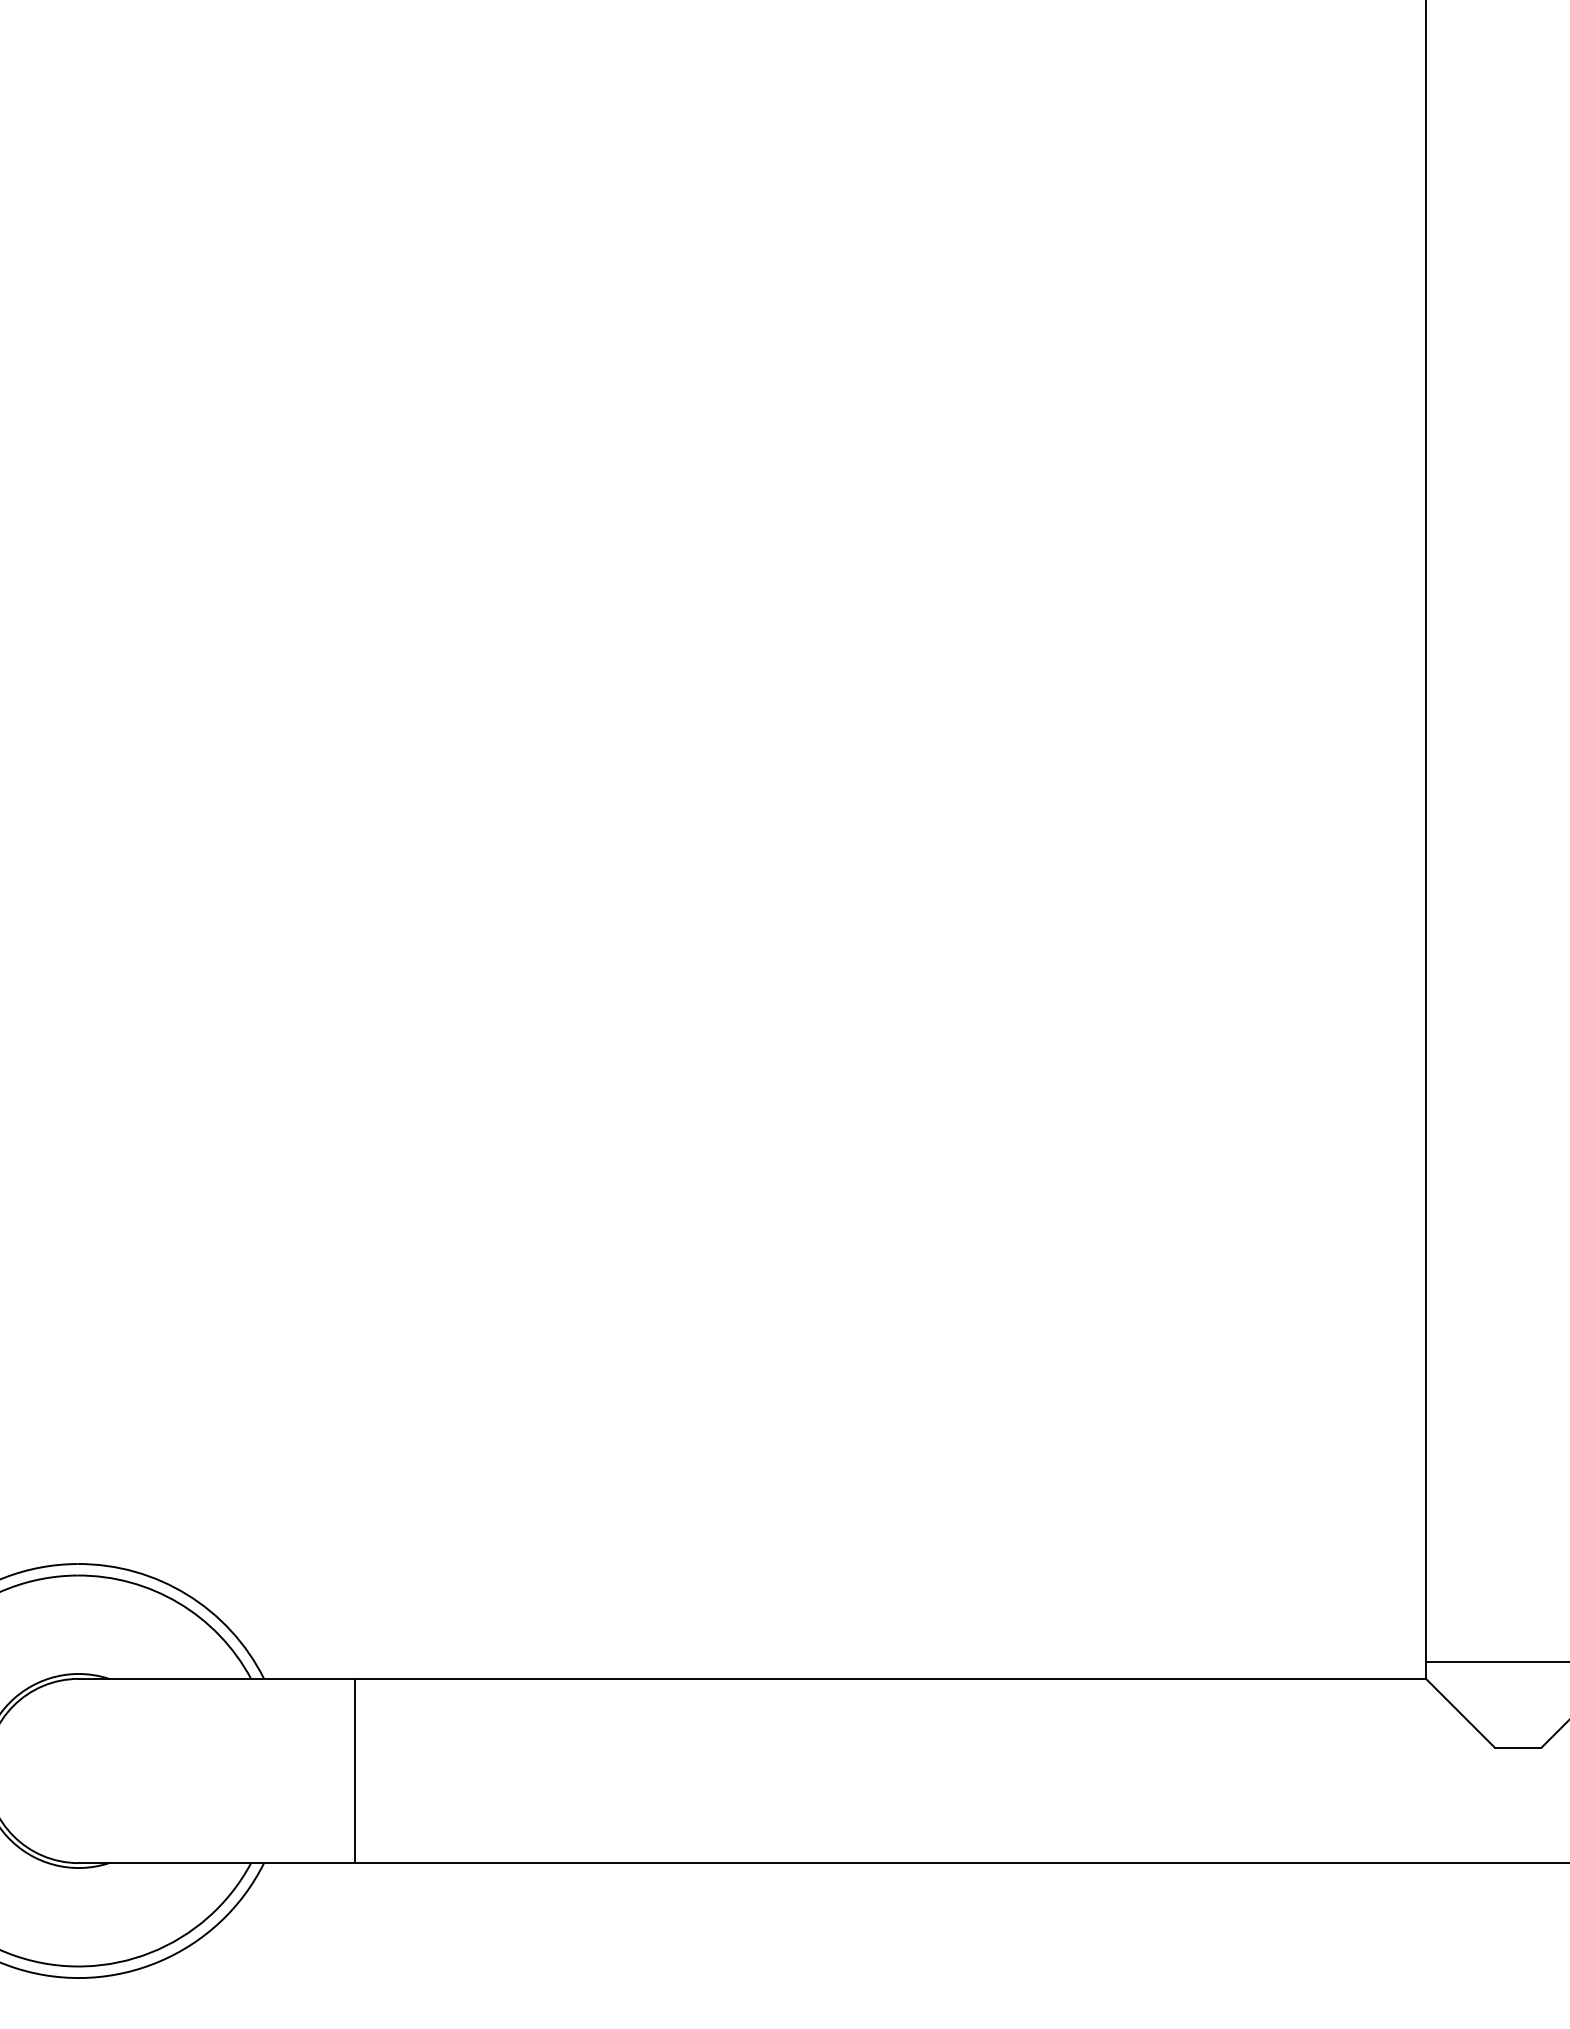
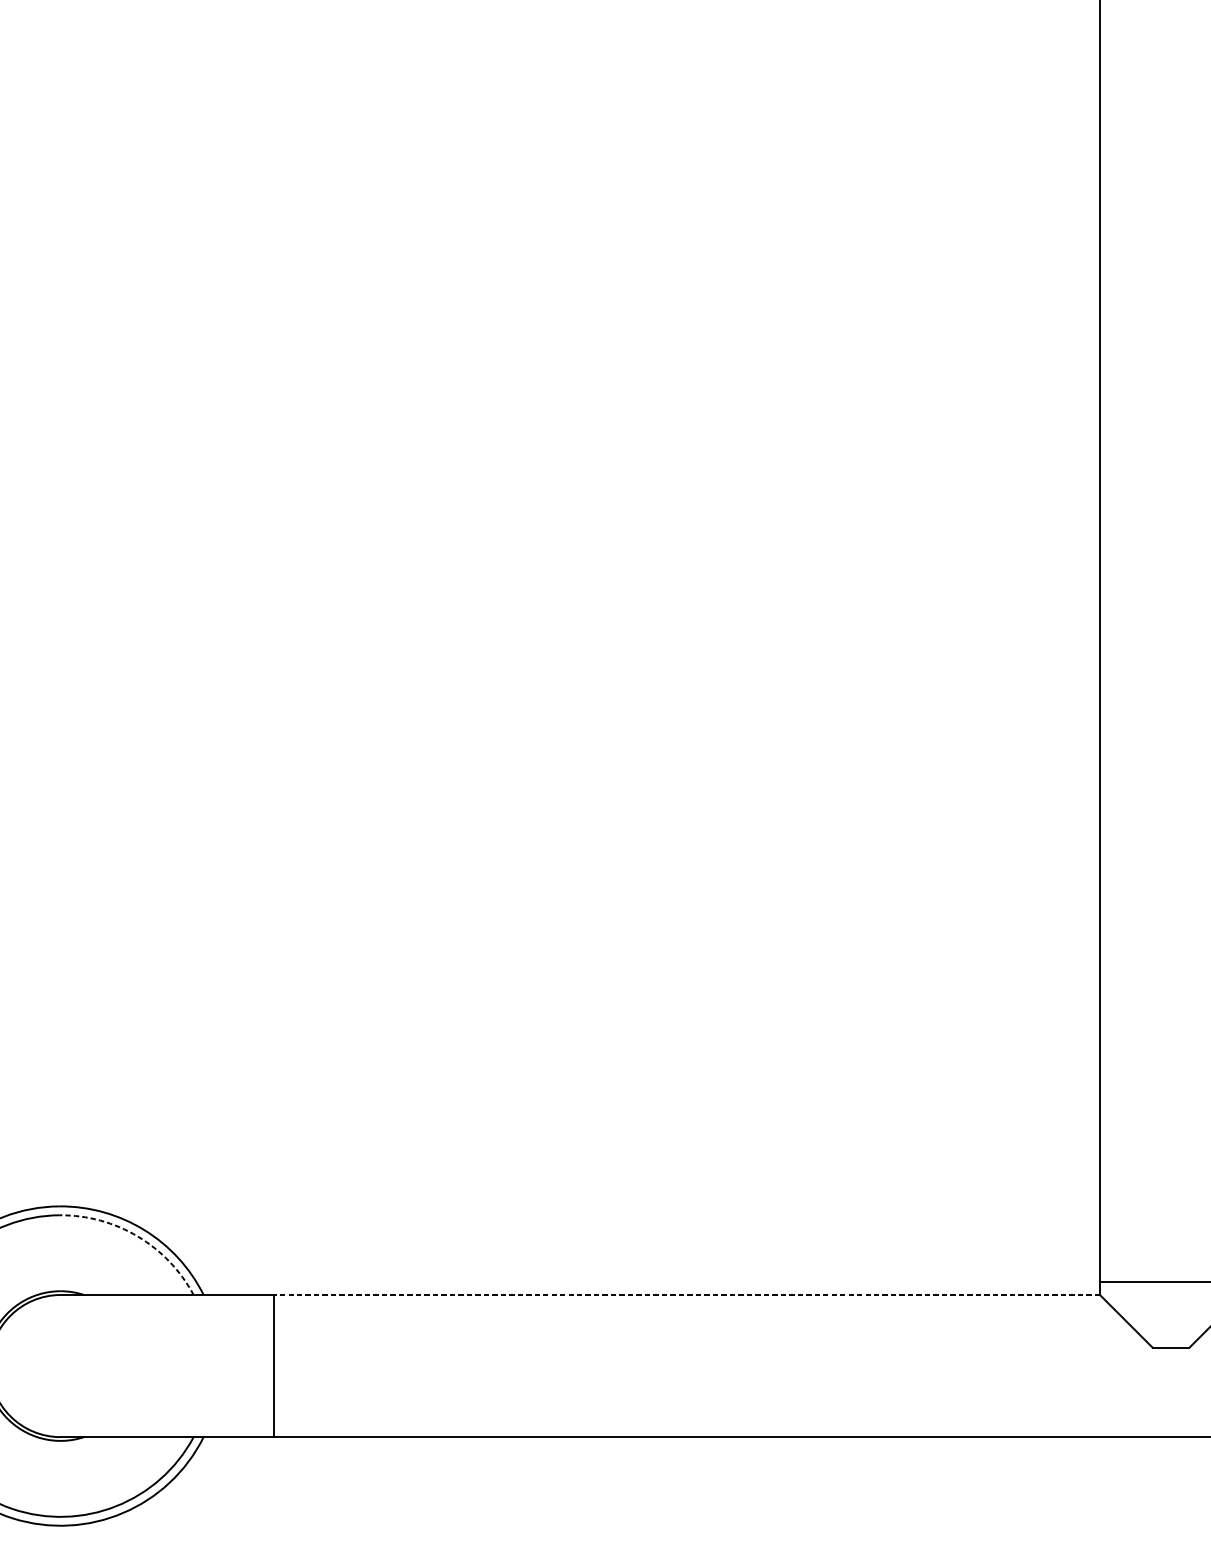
arc: (178, 1603) -> (137, 1236), solid -> dashed
line: (890, 1678) -> (686, 1294), solid -> dashed

